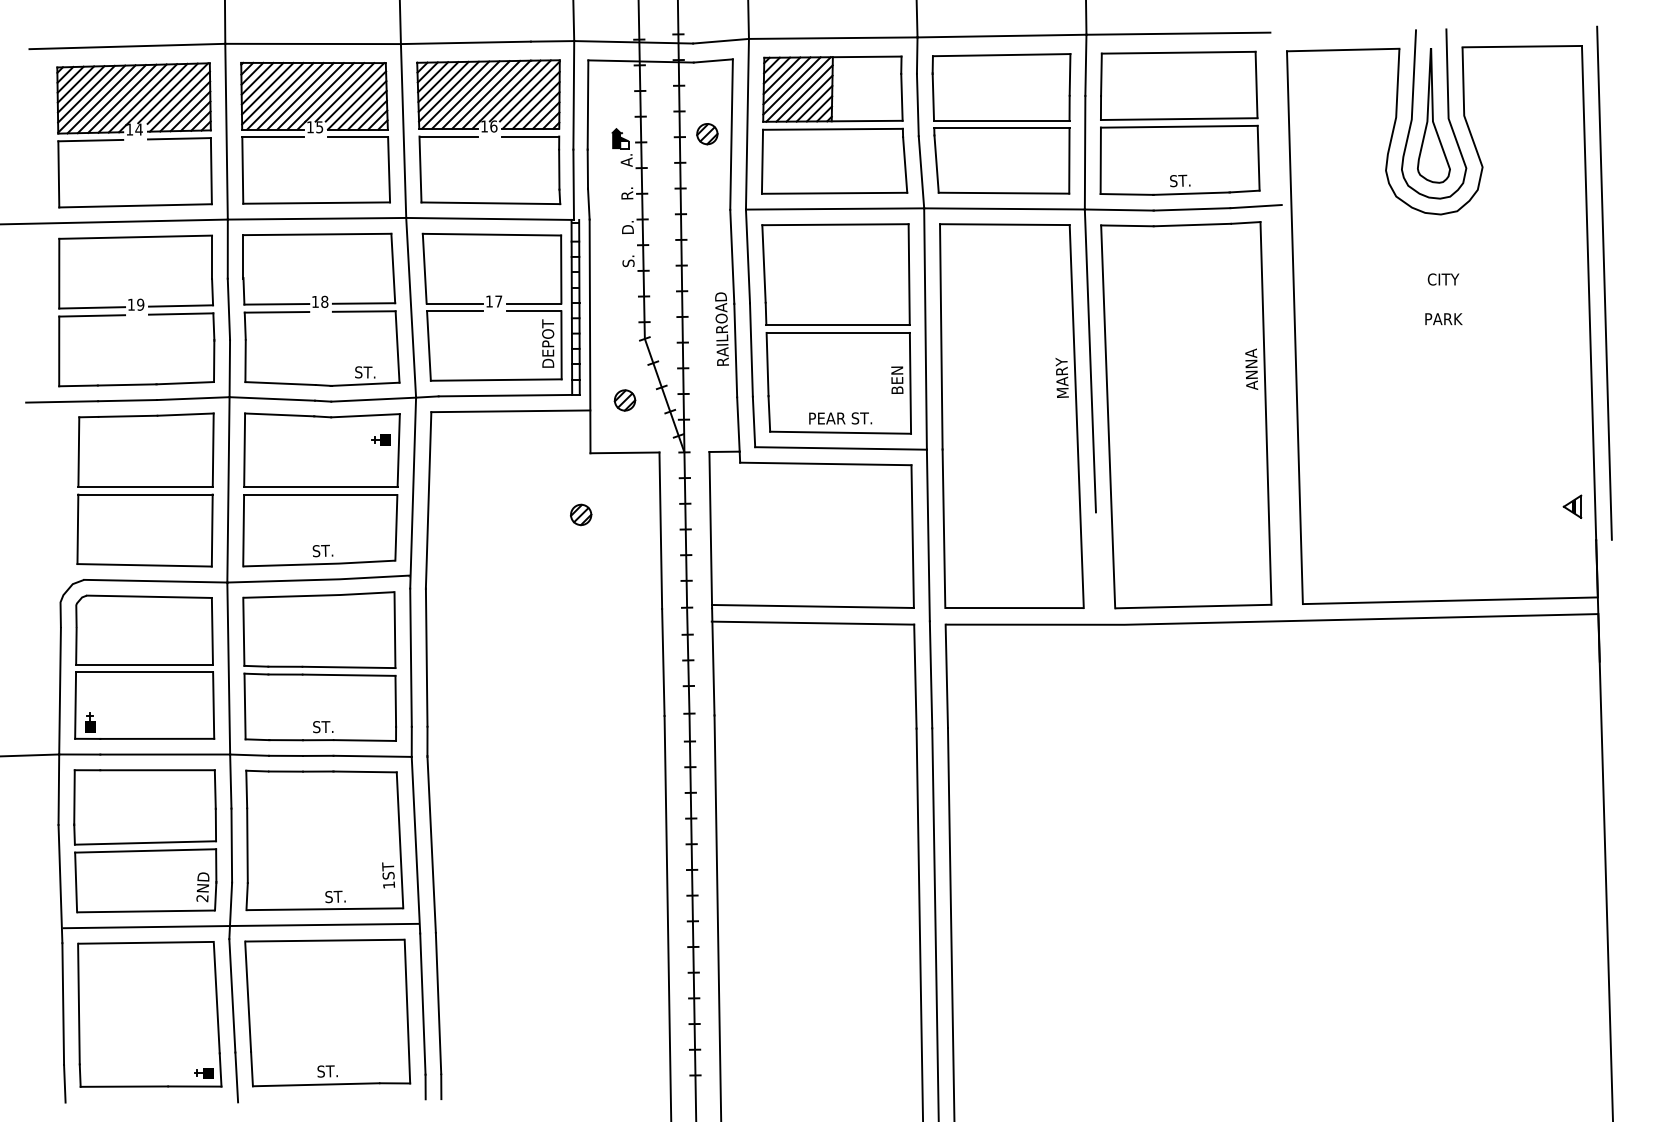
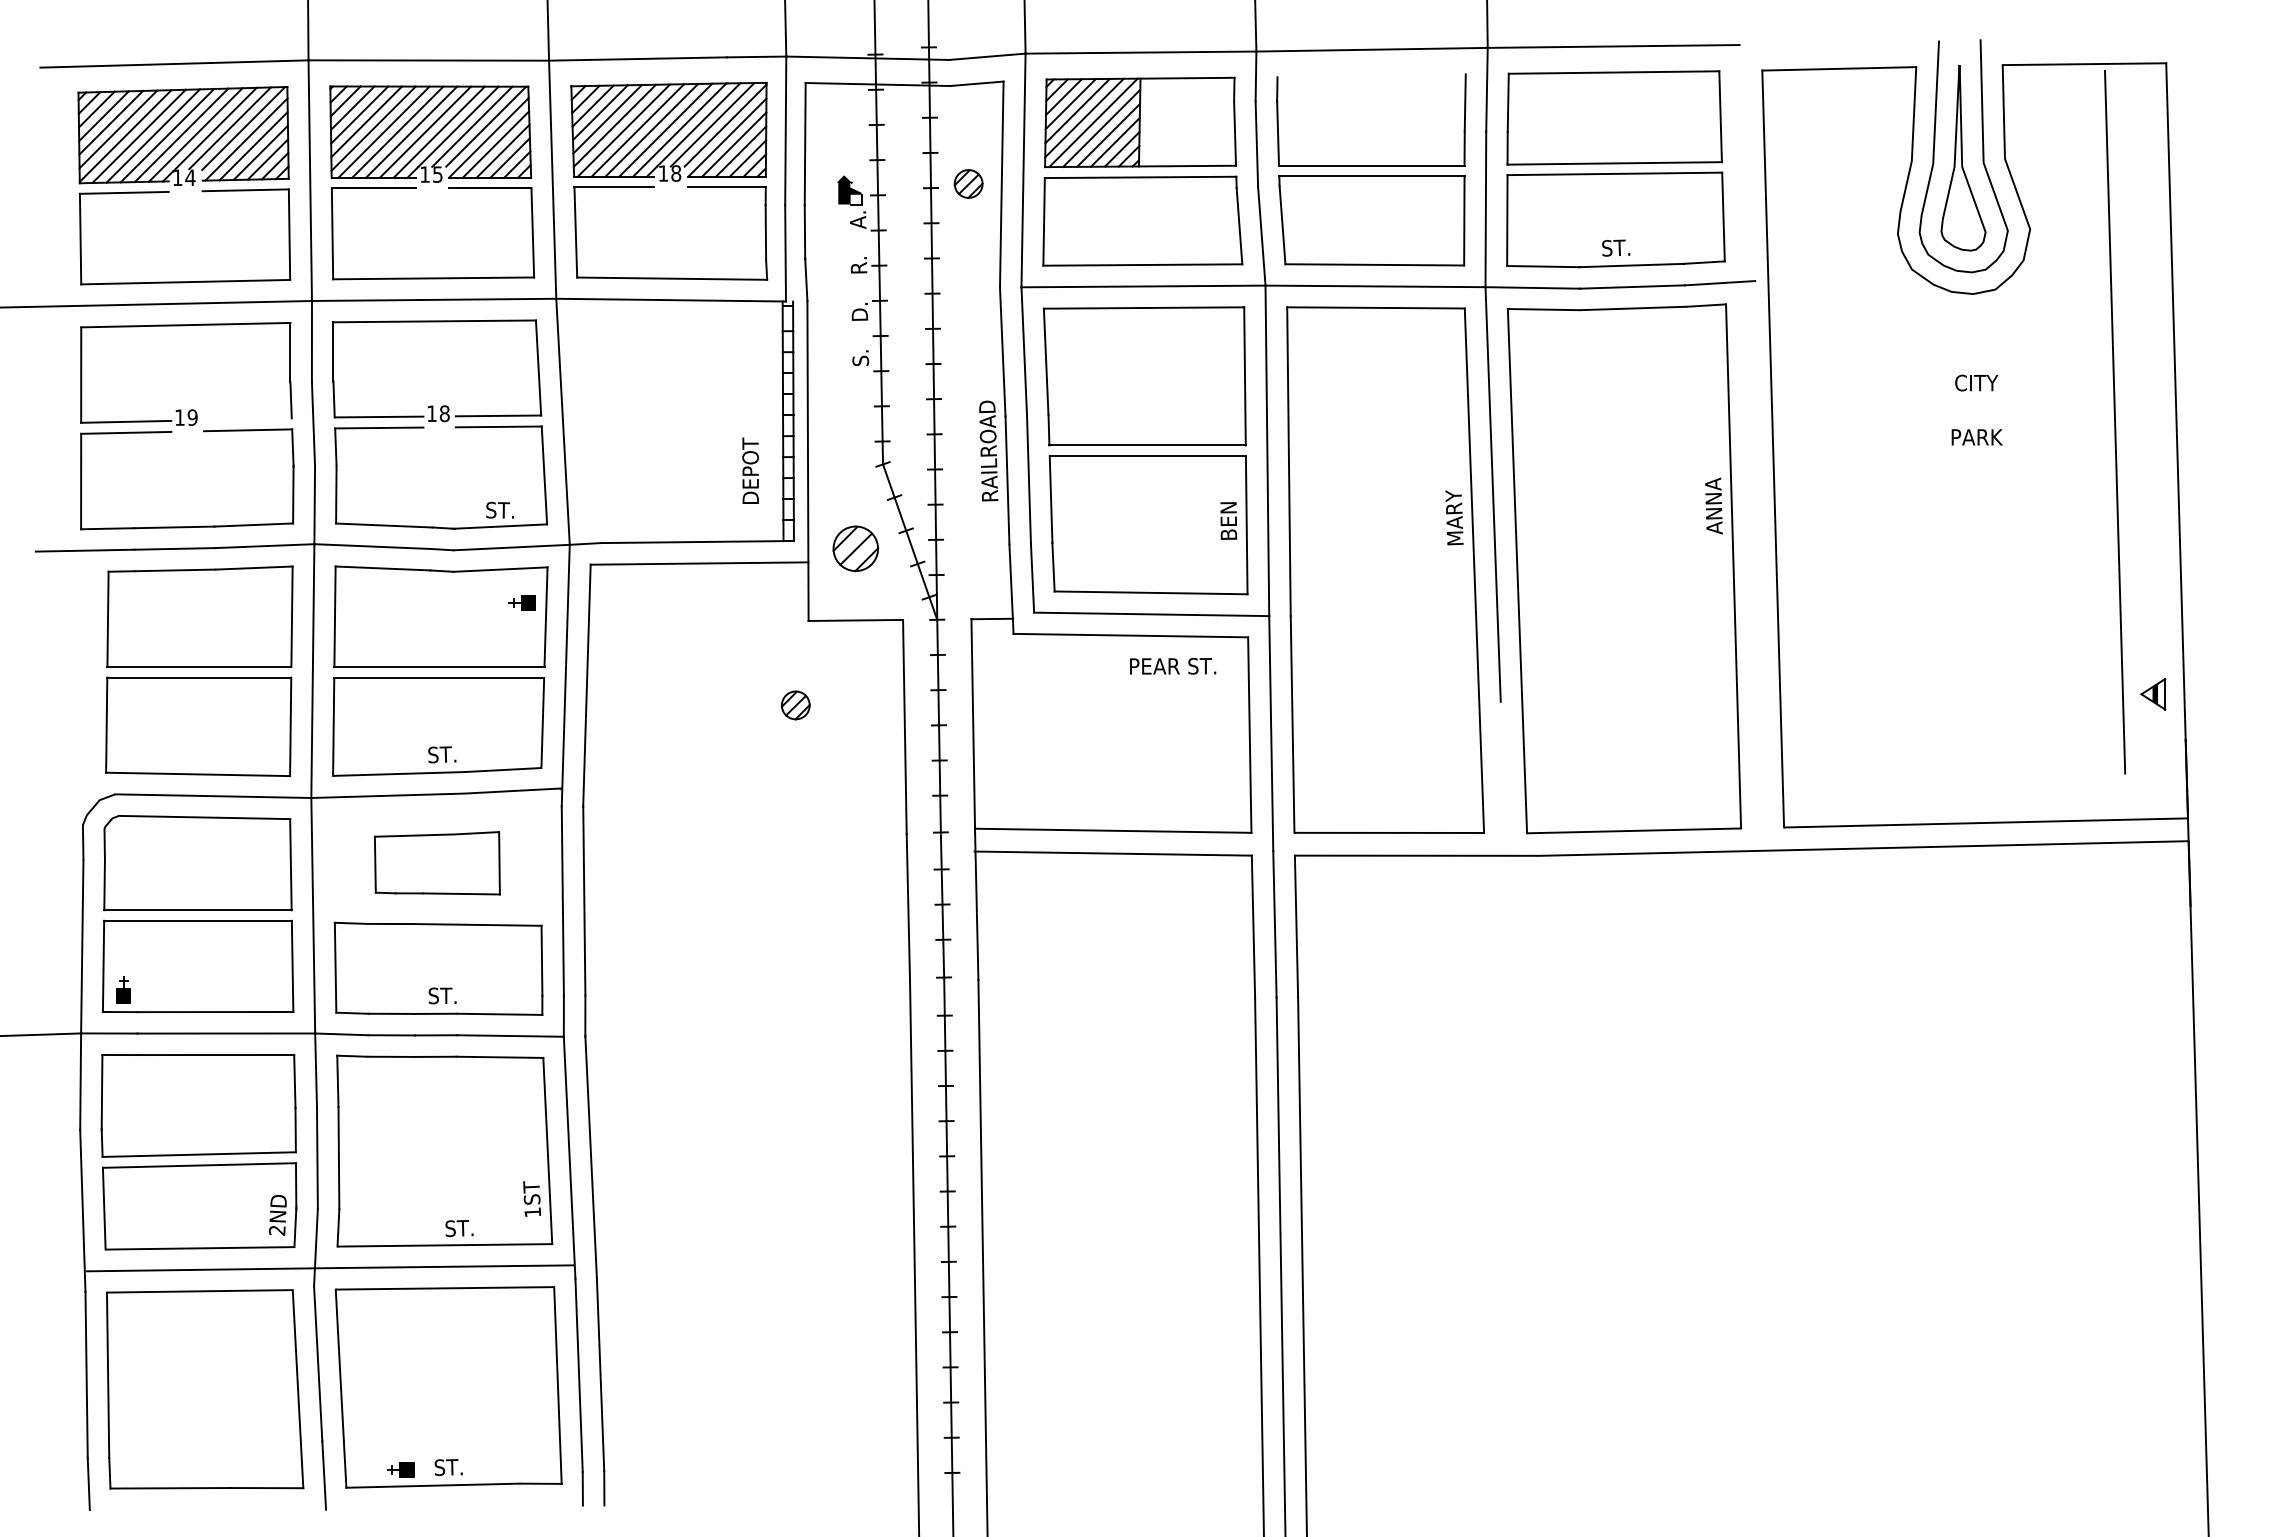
line: (1001, 54) -> (1371, 75), removed
text: (494, 126) -> (676, 173), 16 -> 18
line: (1604, 283) -> (2115, 422), moved
line: (180, 306) -> (247, 419), removed
part: (492, 306) -> (674, 420), removed
part: (624, 400) -> (855, 548), size x1.6
text: (840, 417) -> (1173, 665), moved
part: (319, 630) -> (437, 863), size x0.6
part: (203, 1072) -> (400, 1469), moved

